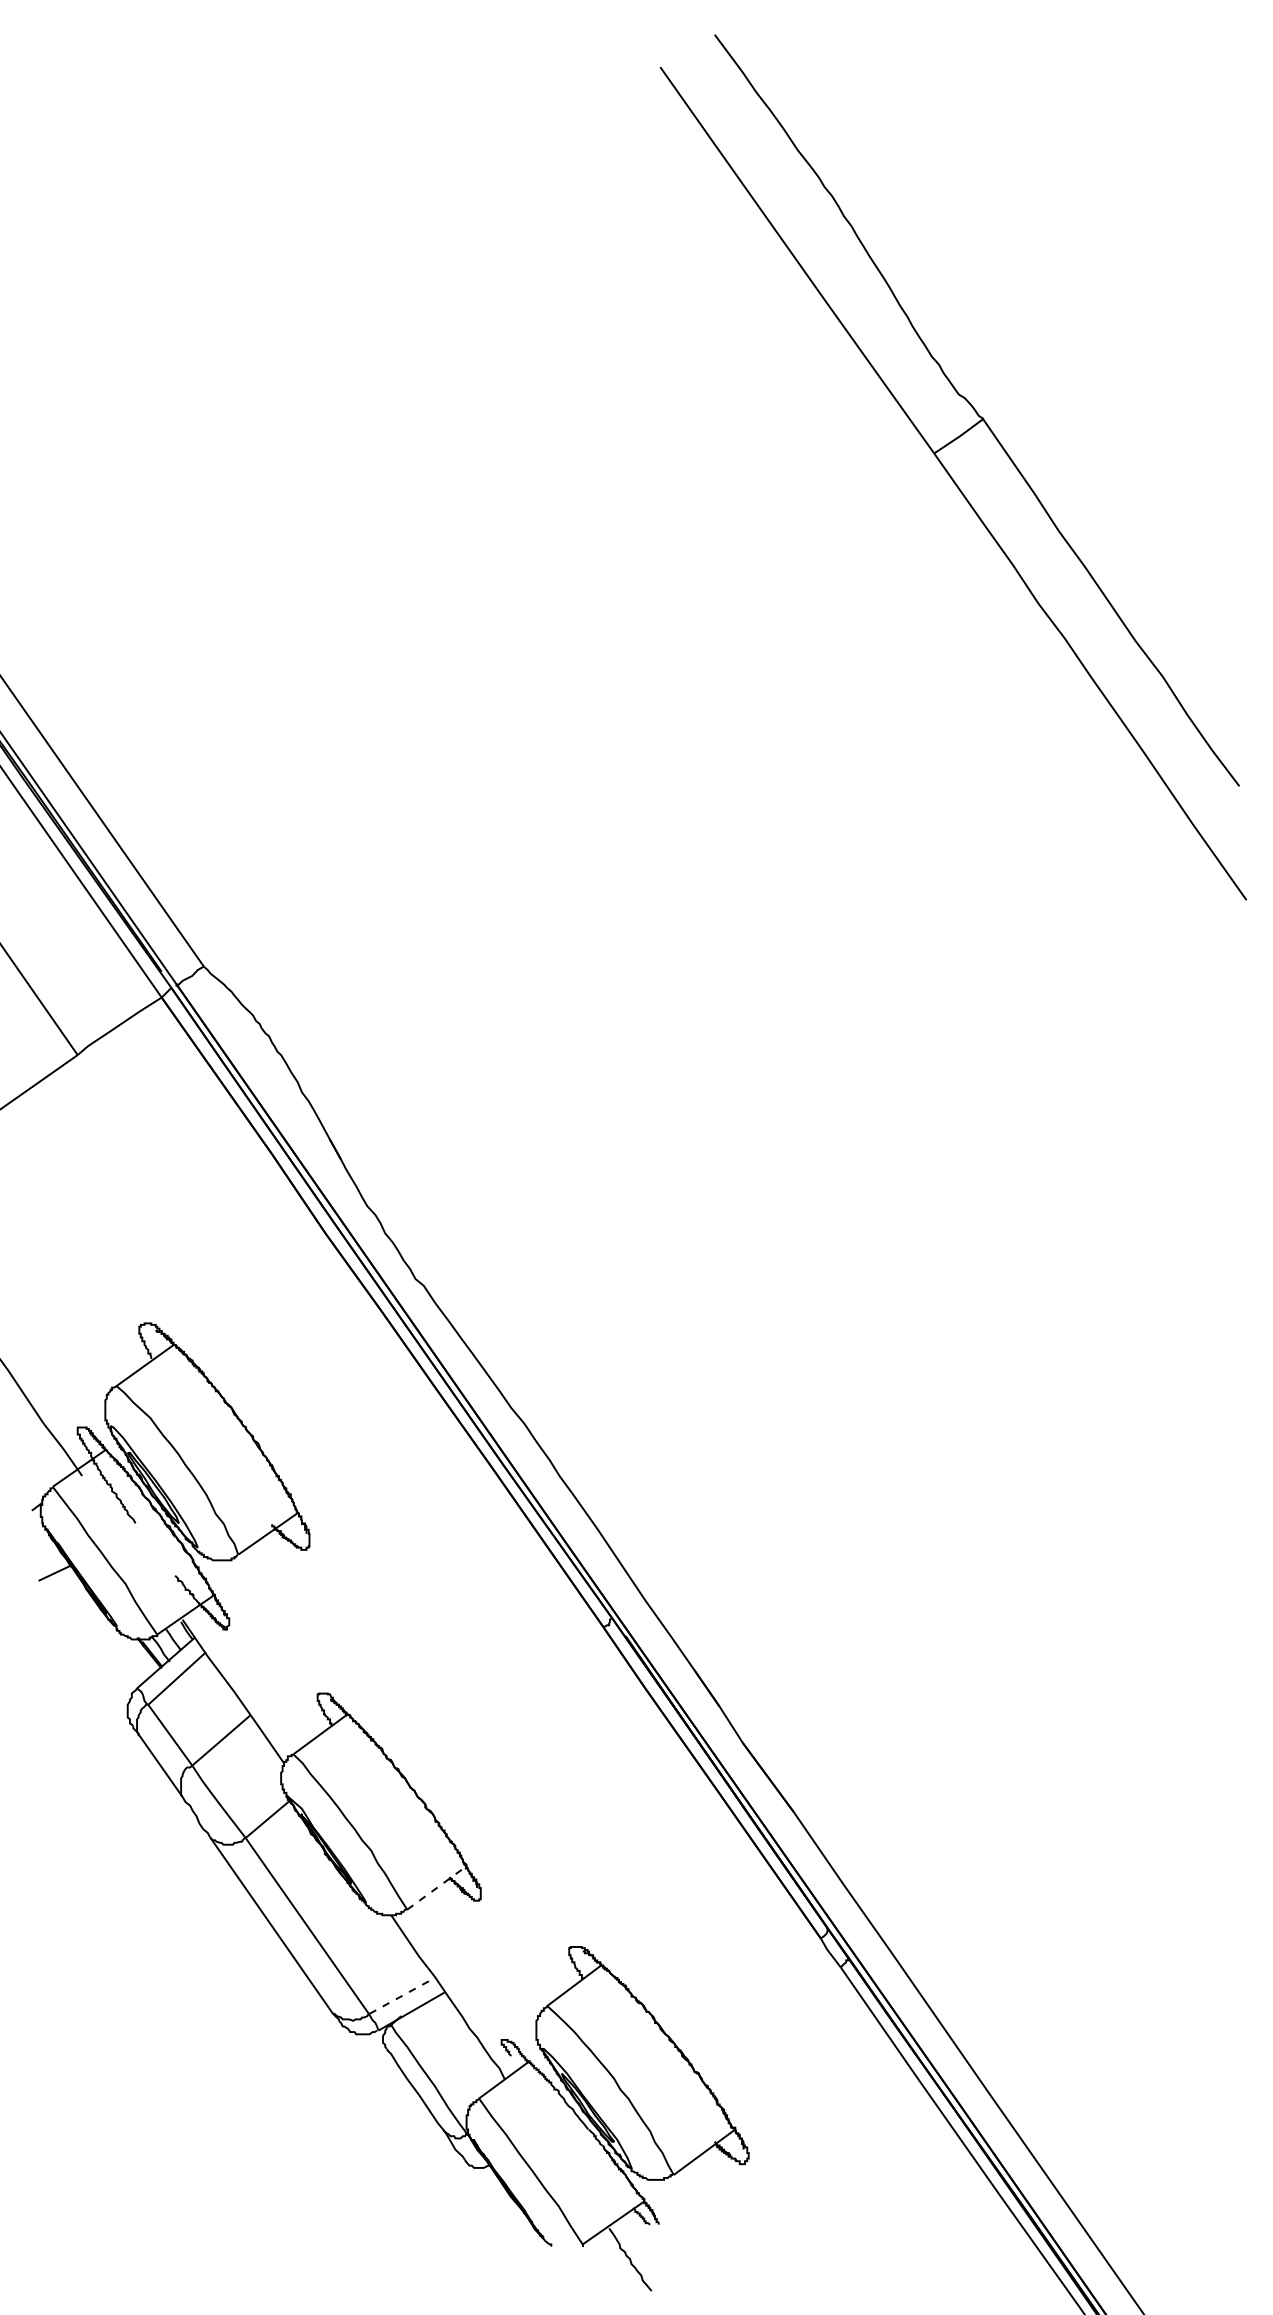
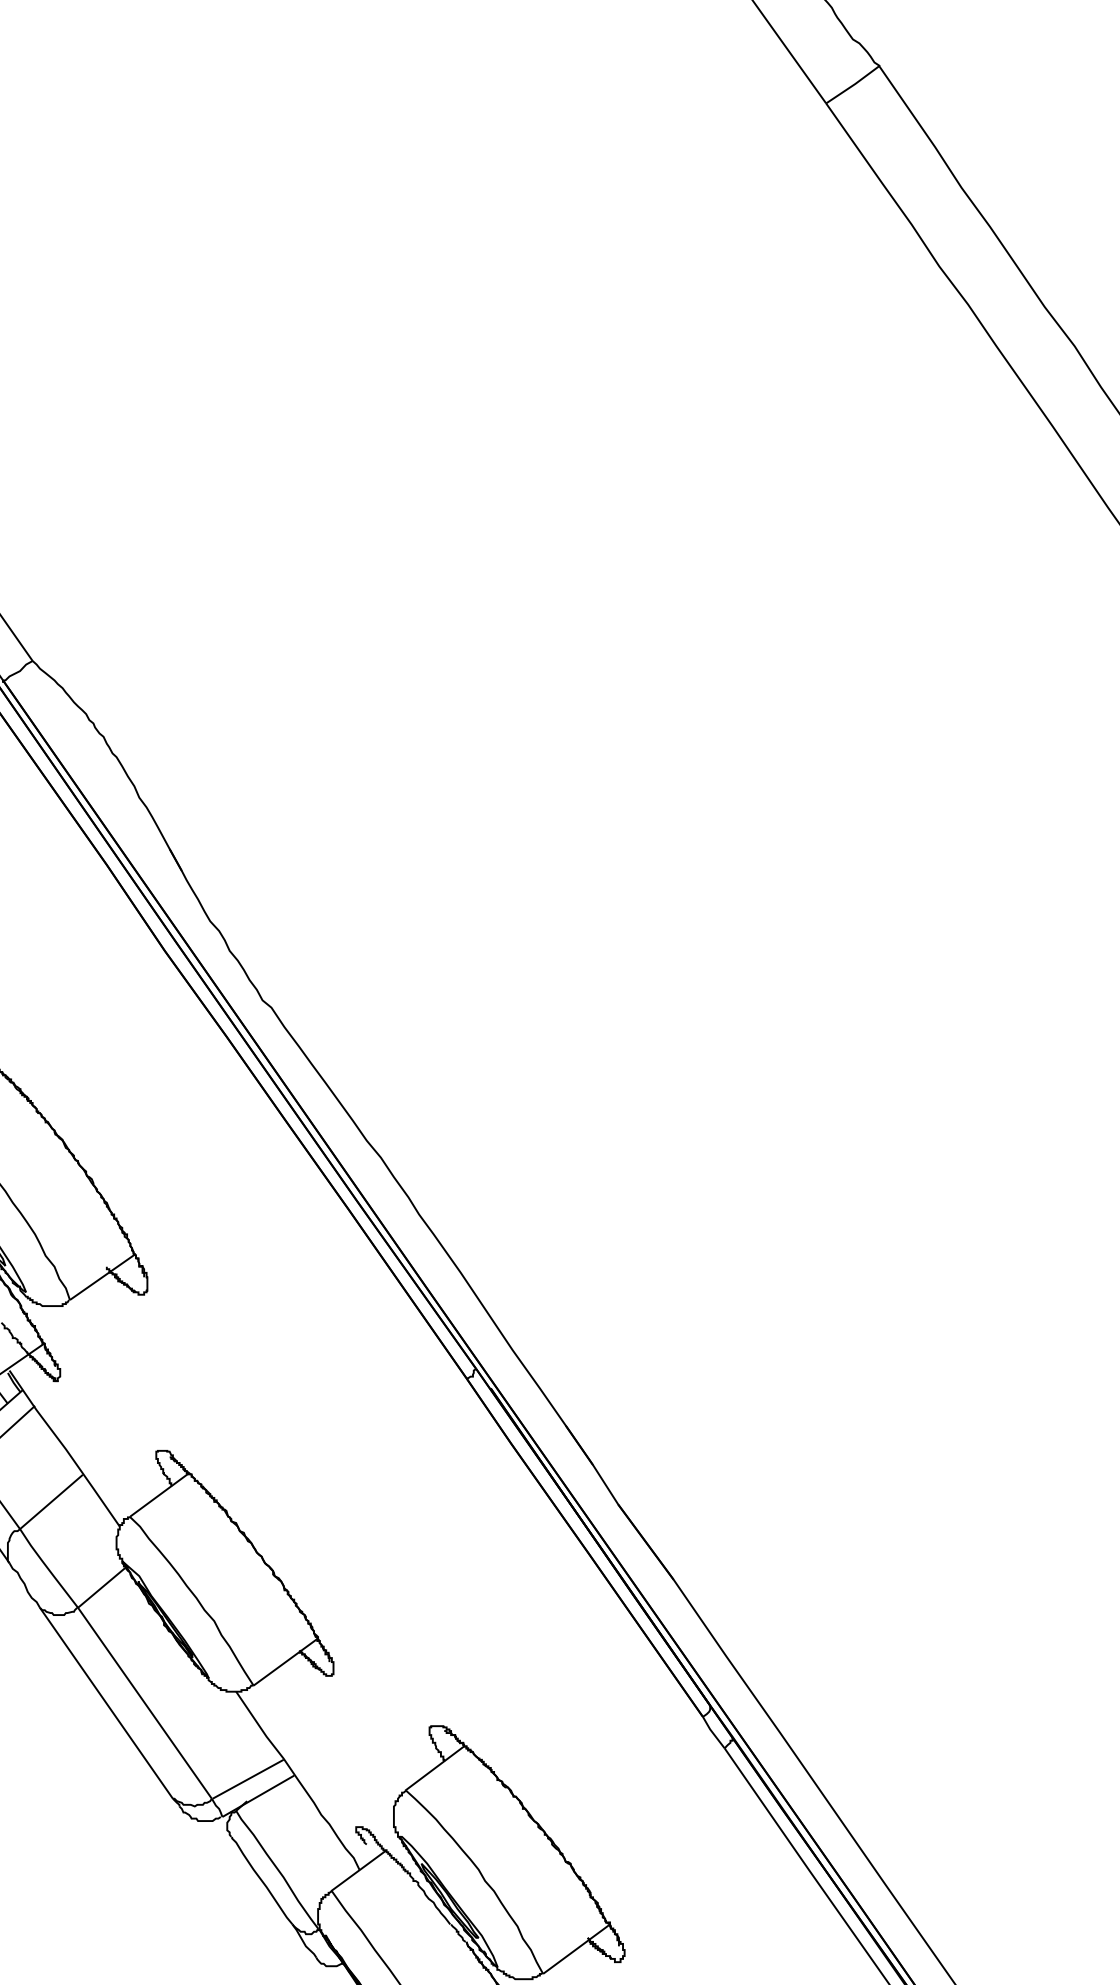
line: (436, 1887) -> (285, 1661), dashed -> solid
line: (402, 1995) -> (248, 1778), dashed -> solid

